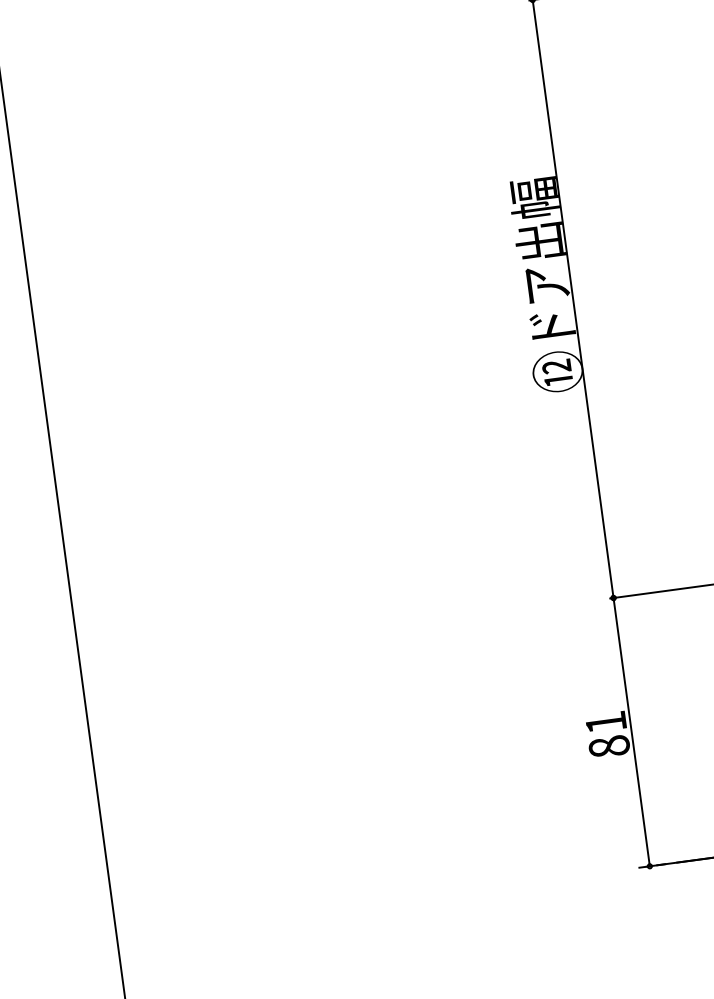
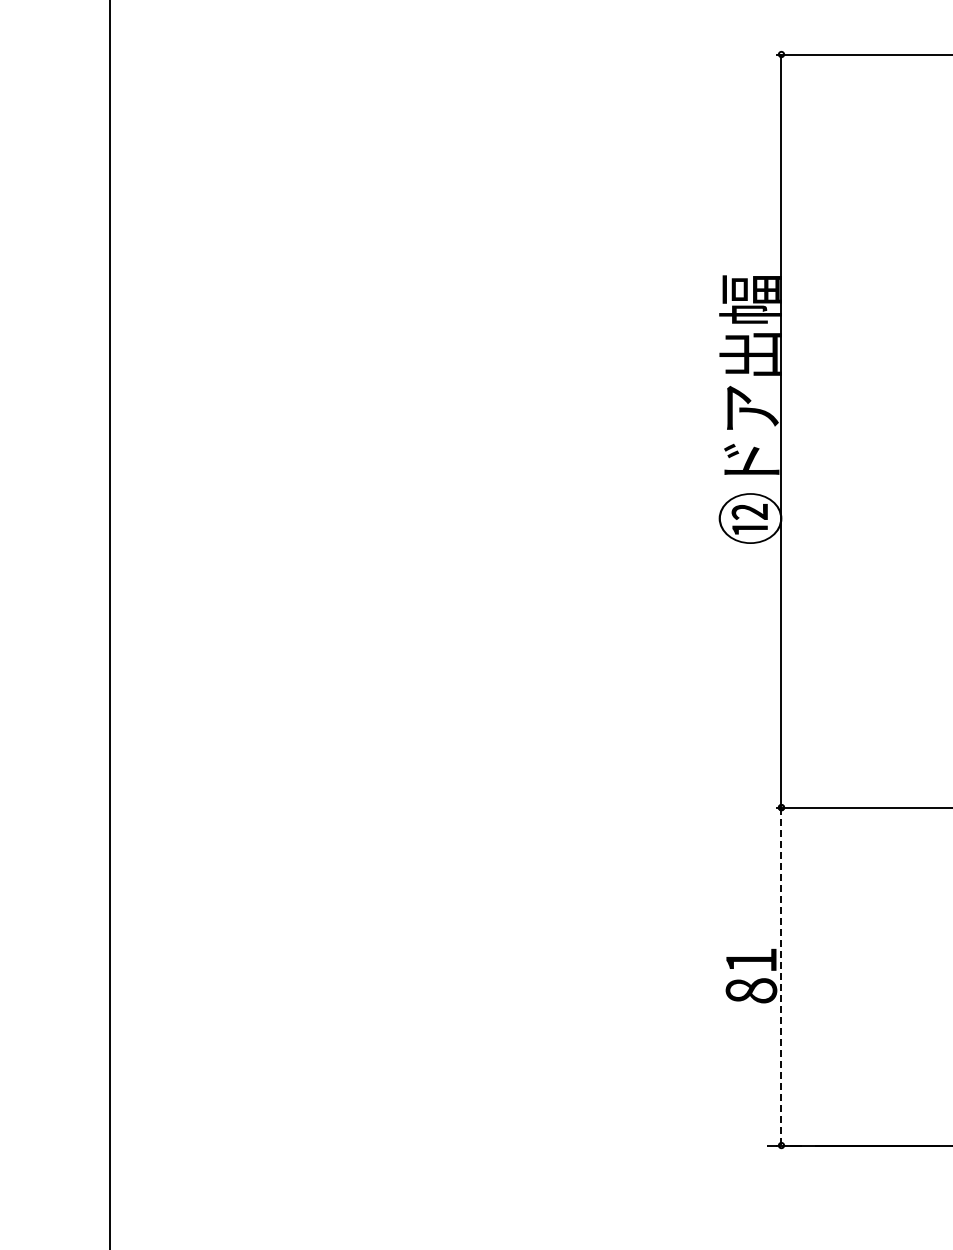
line: (631, 732) -> (781, 976), solid -> dashed

